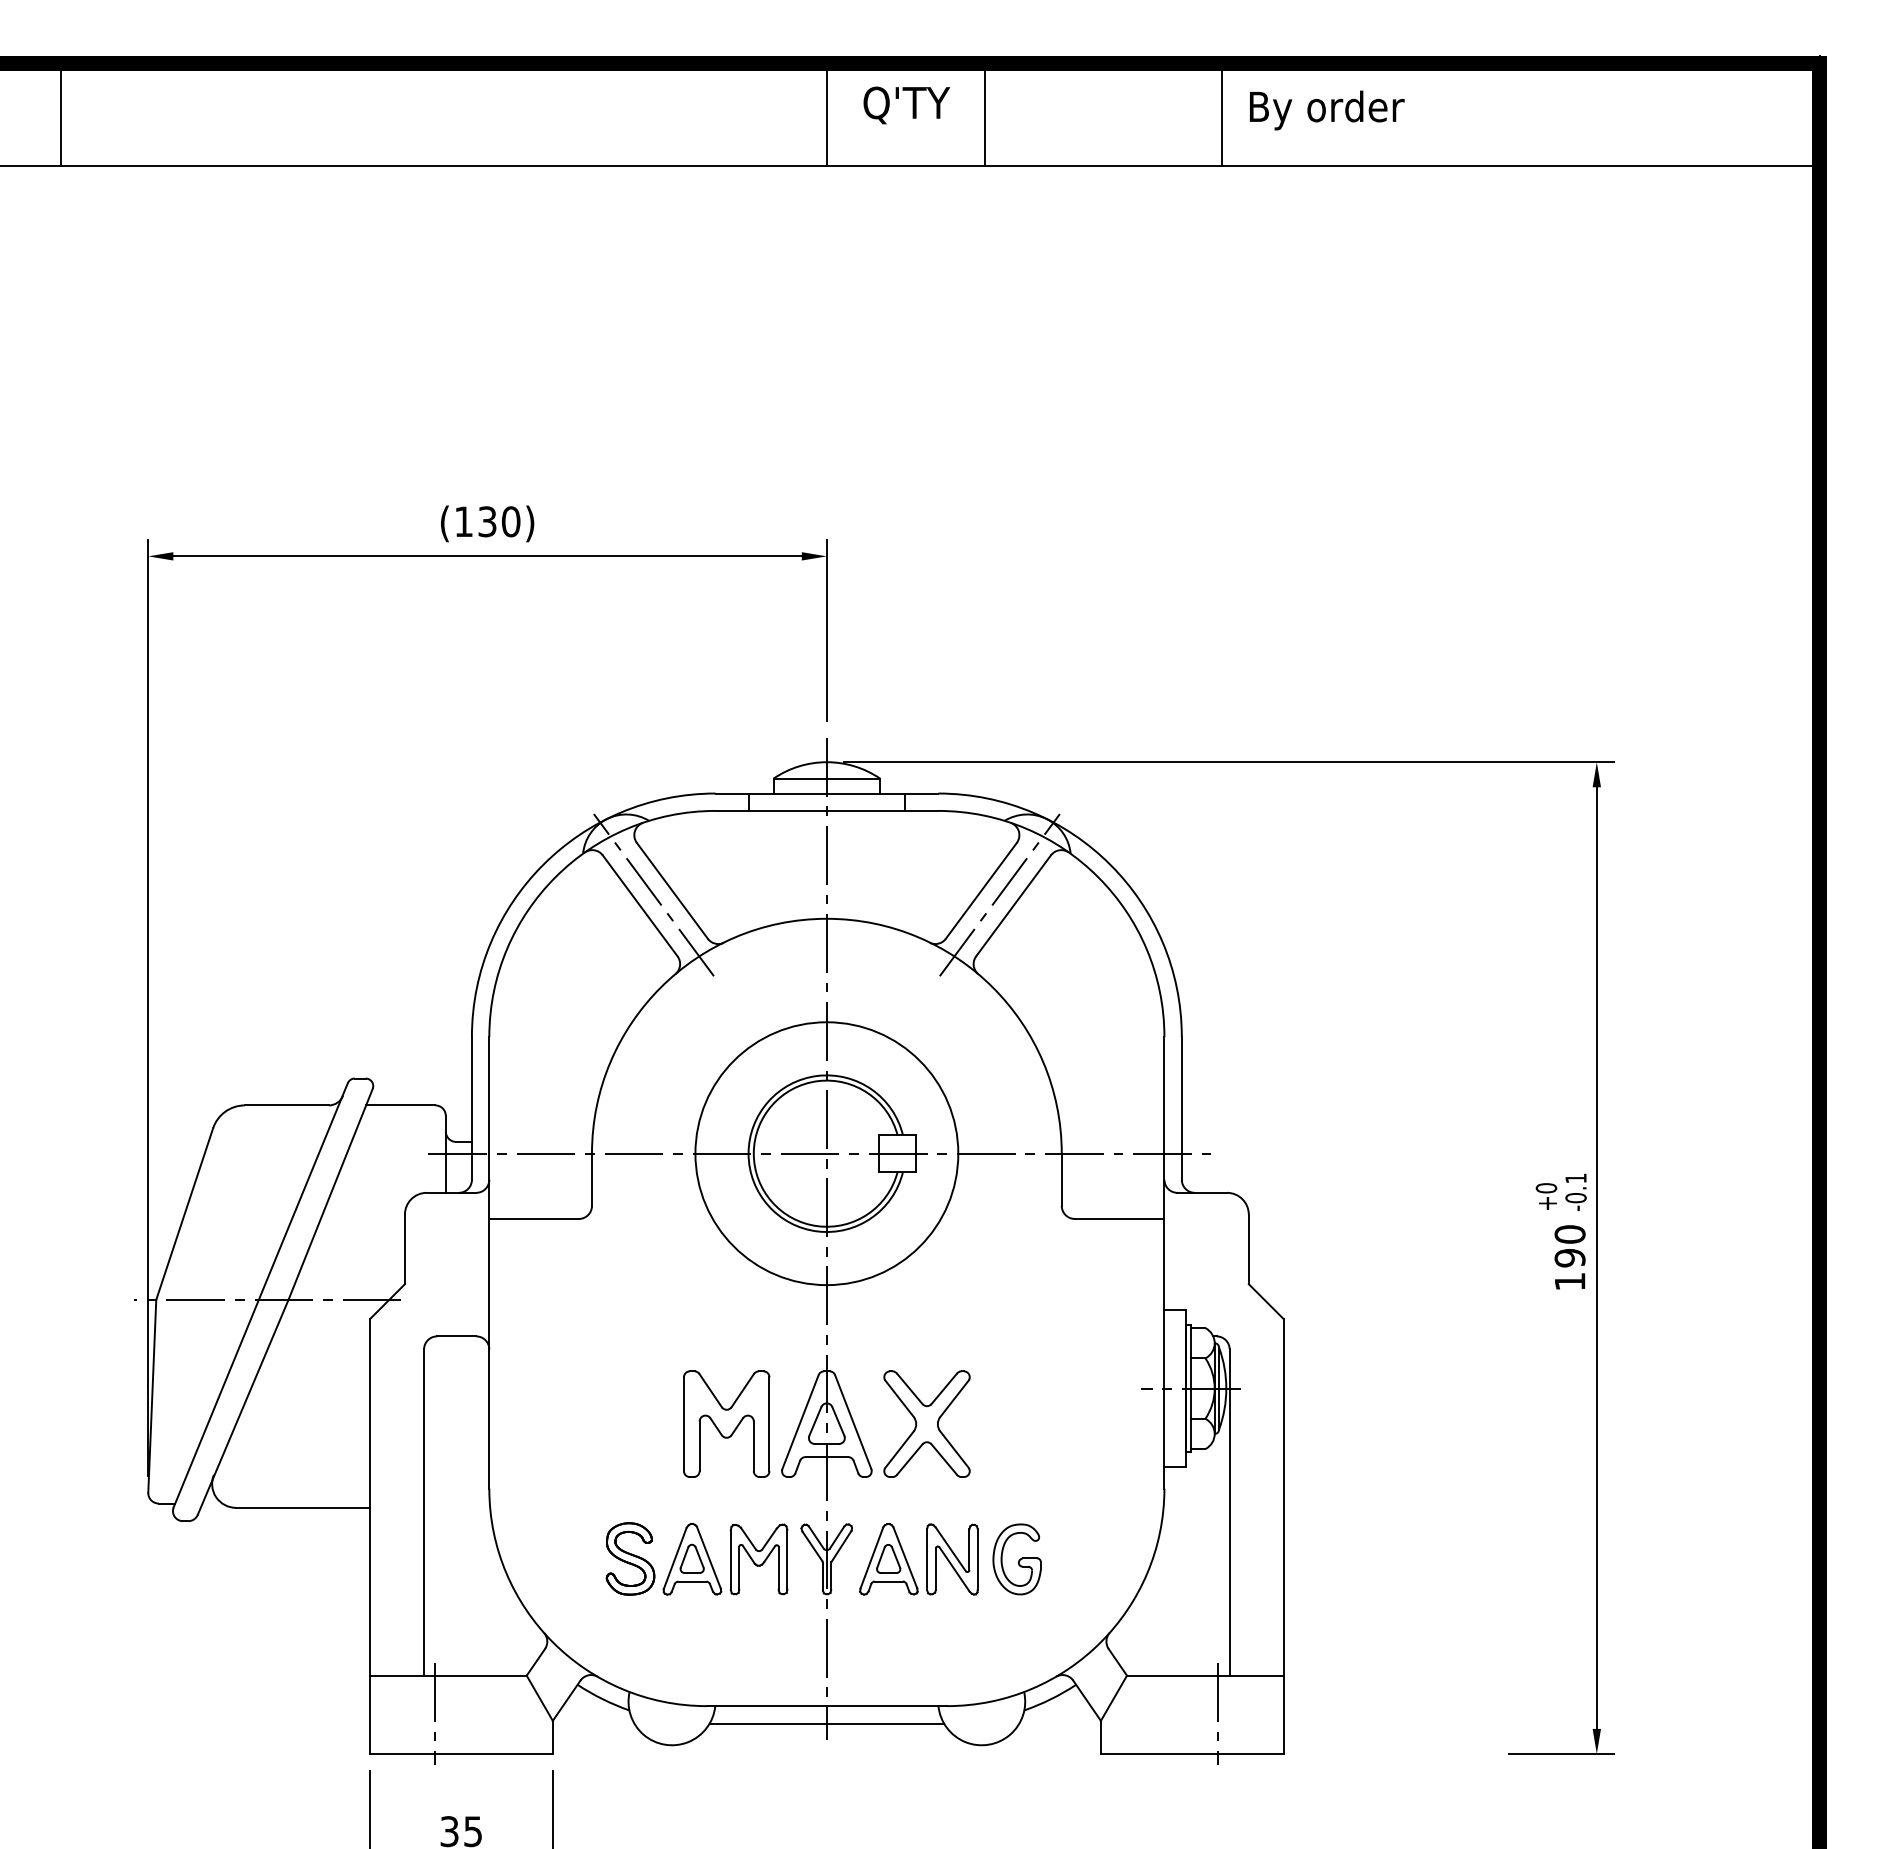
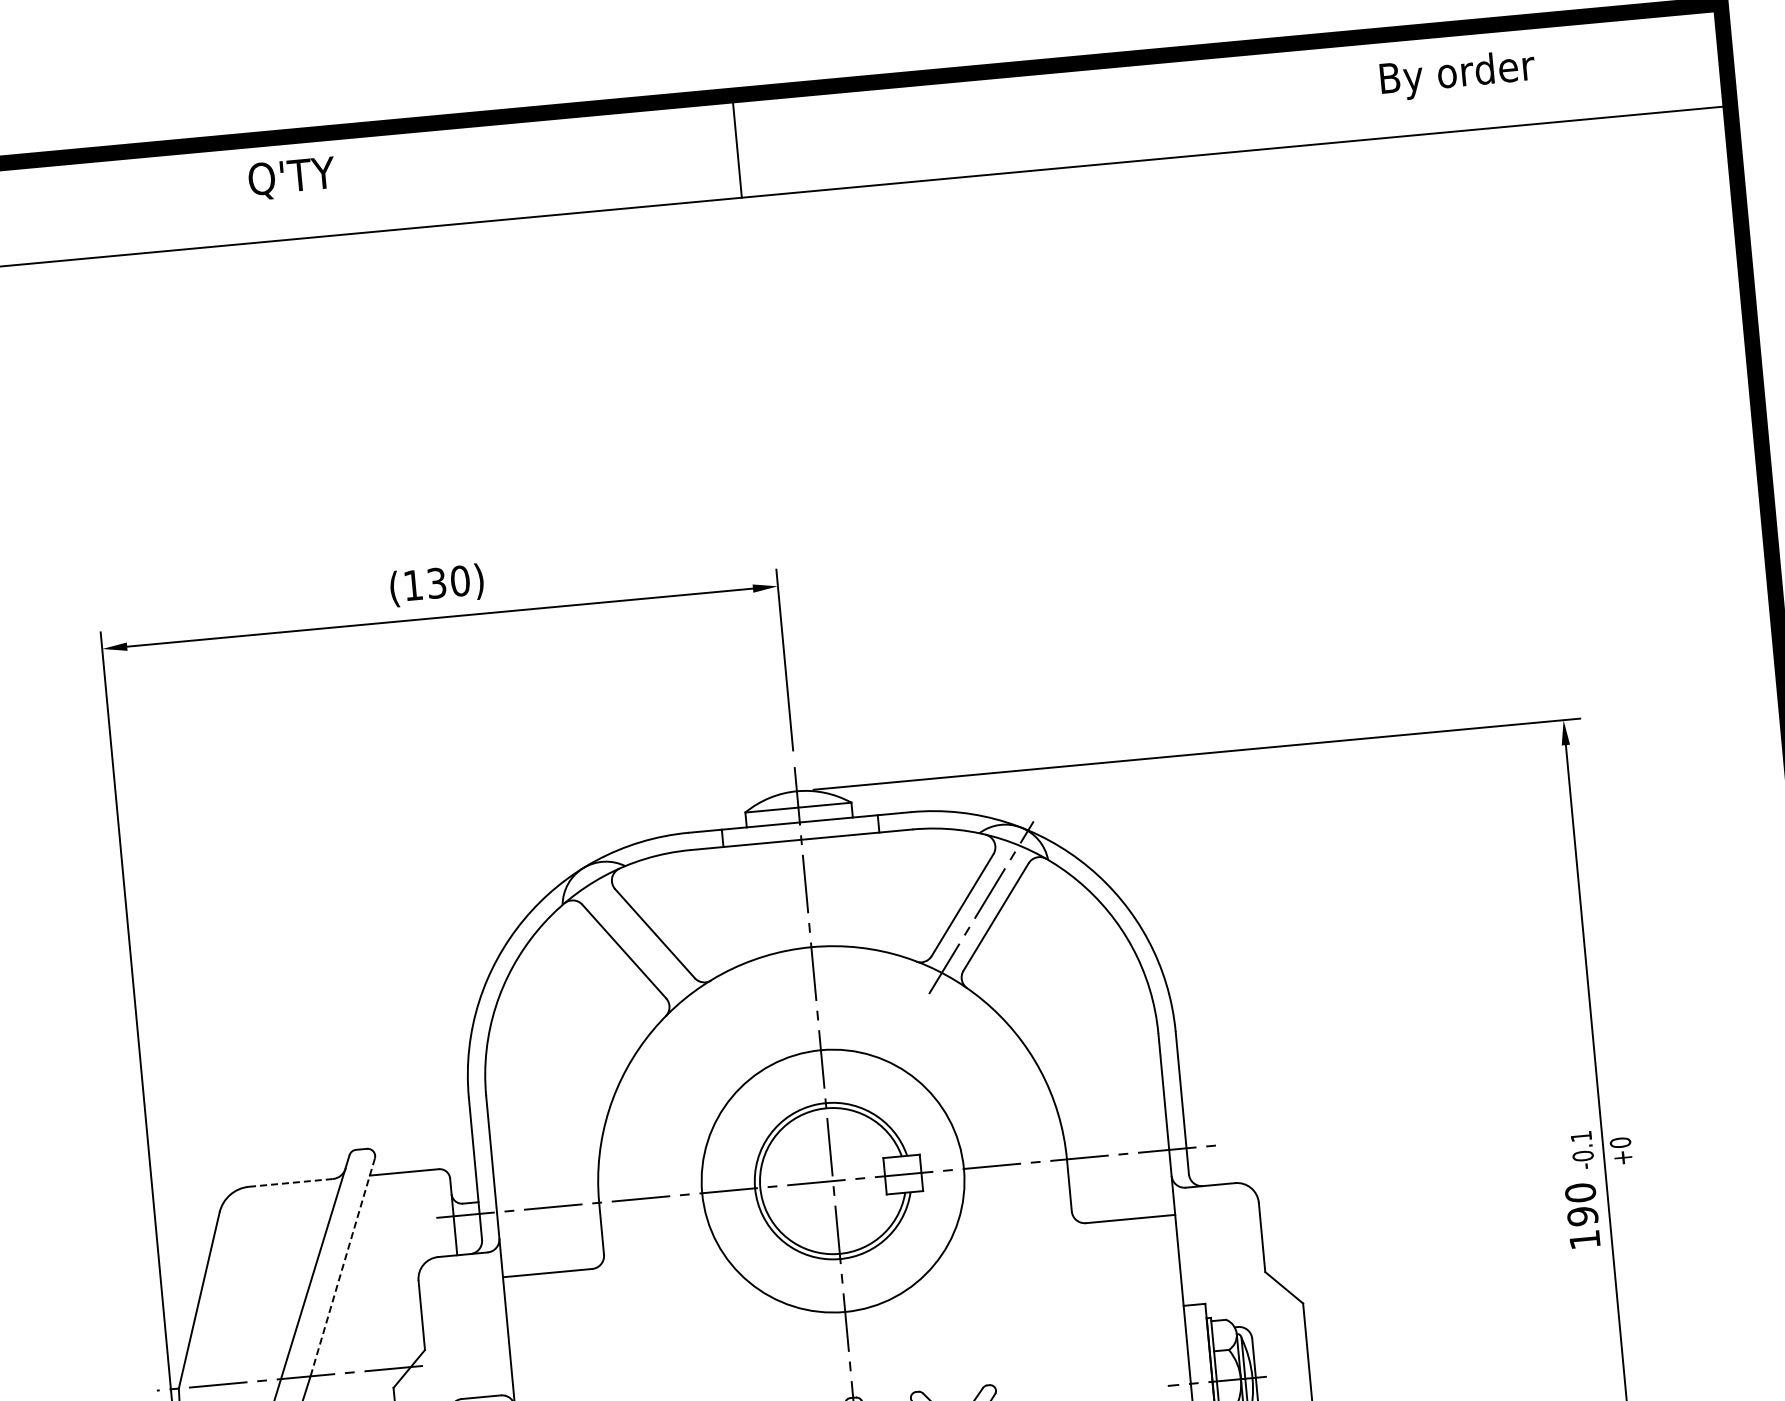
text: (906, 105) -> (291, 178), moved
text: (1327, 110) -> (1458, 75), moved
line: (984, 114) -> (894, 131), removed
line: (1221, 114) -> (1130, 109), removed
line: (653, 895) -> (636, 940), removed
line: (287, 1105) -> (291, 1182), solid -> dashed
line: (330, 1194) -> (342, 1267), solid -> dashed
text: (1546, 1196) -> (1621, 1150), moved

